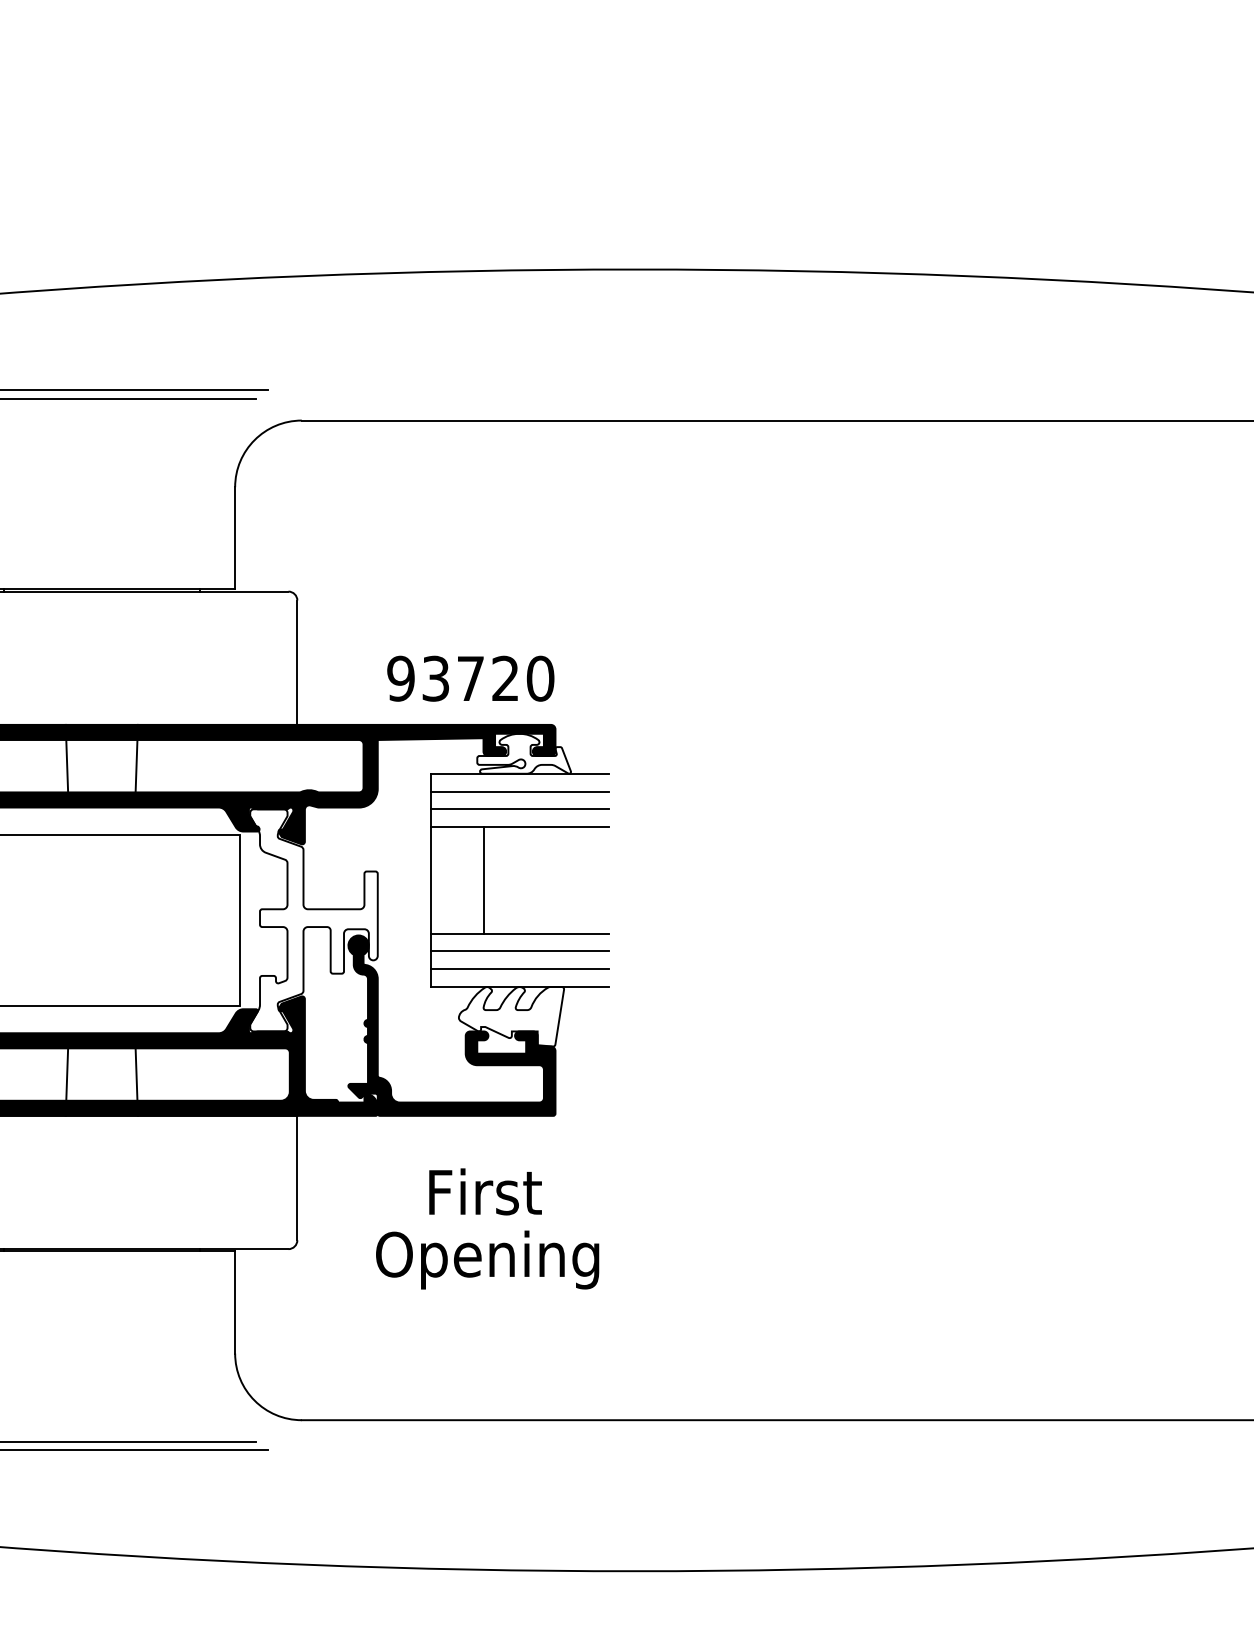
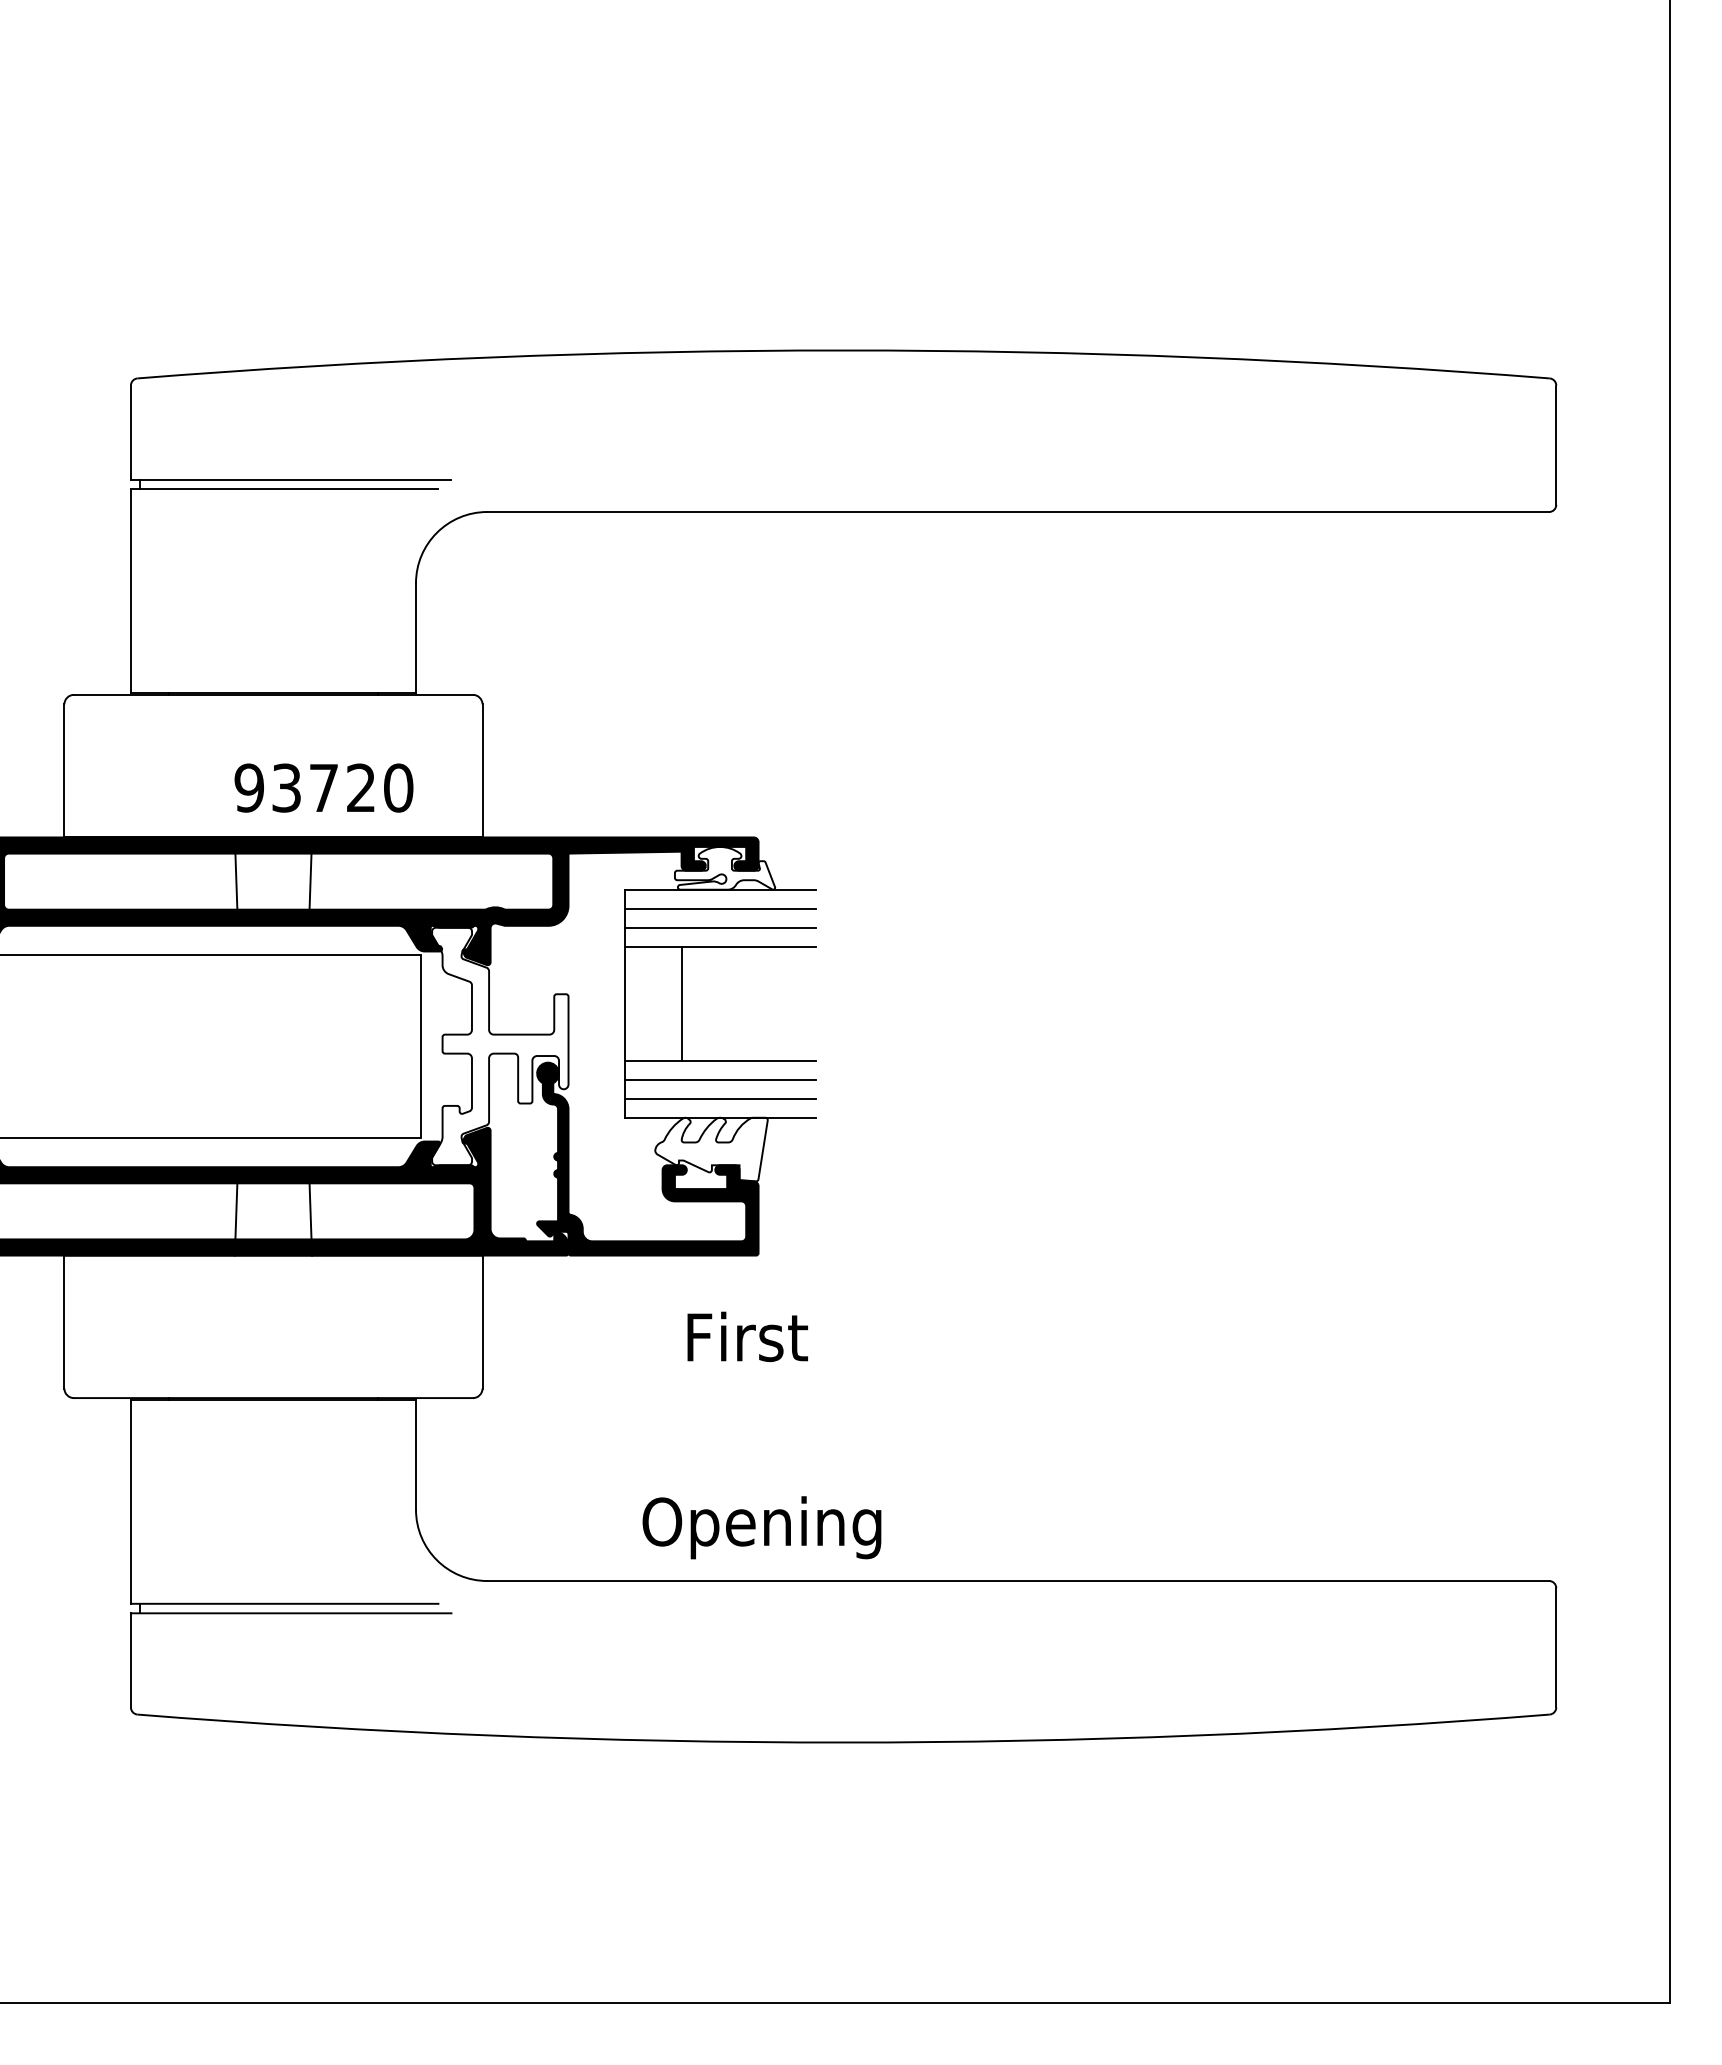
text: (470, 678) -> (323, 787), moved
text: (485, 1191) -> (747, 1336), moved
text: (487, 1259) -> (761, 1527), moved

